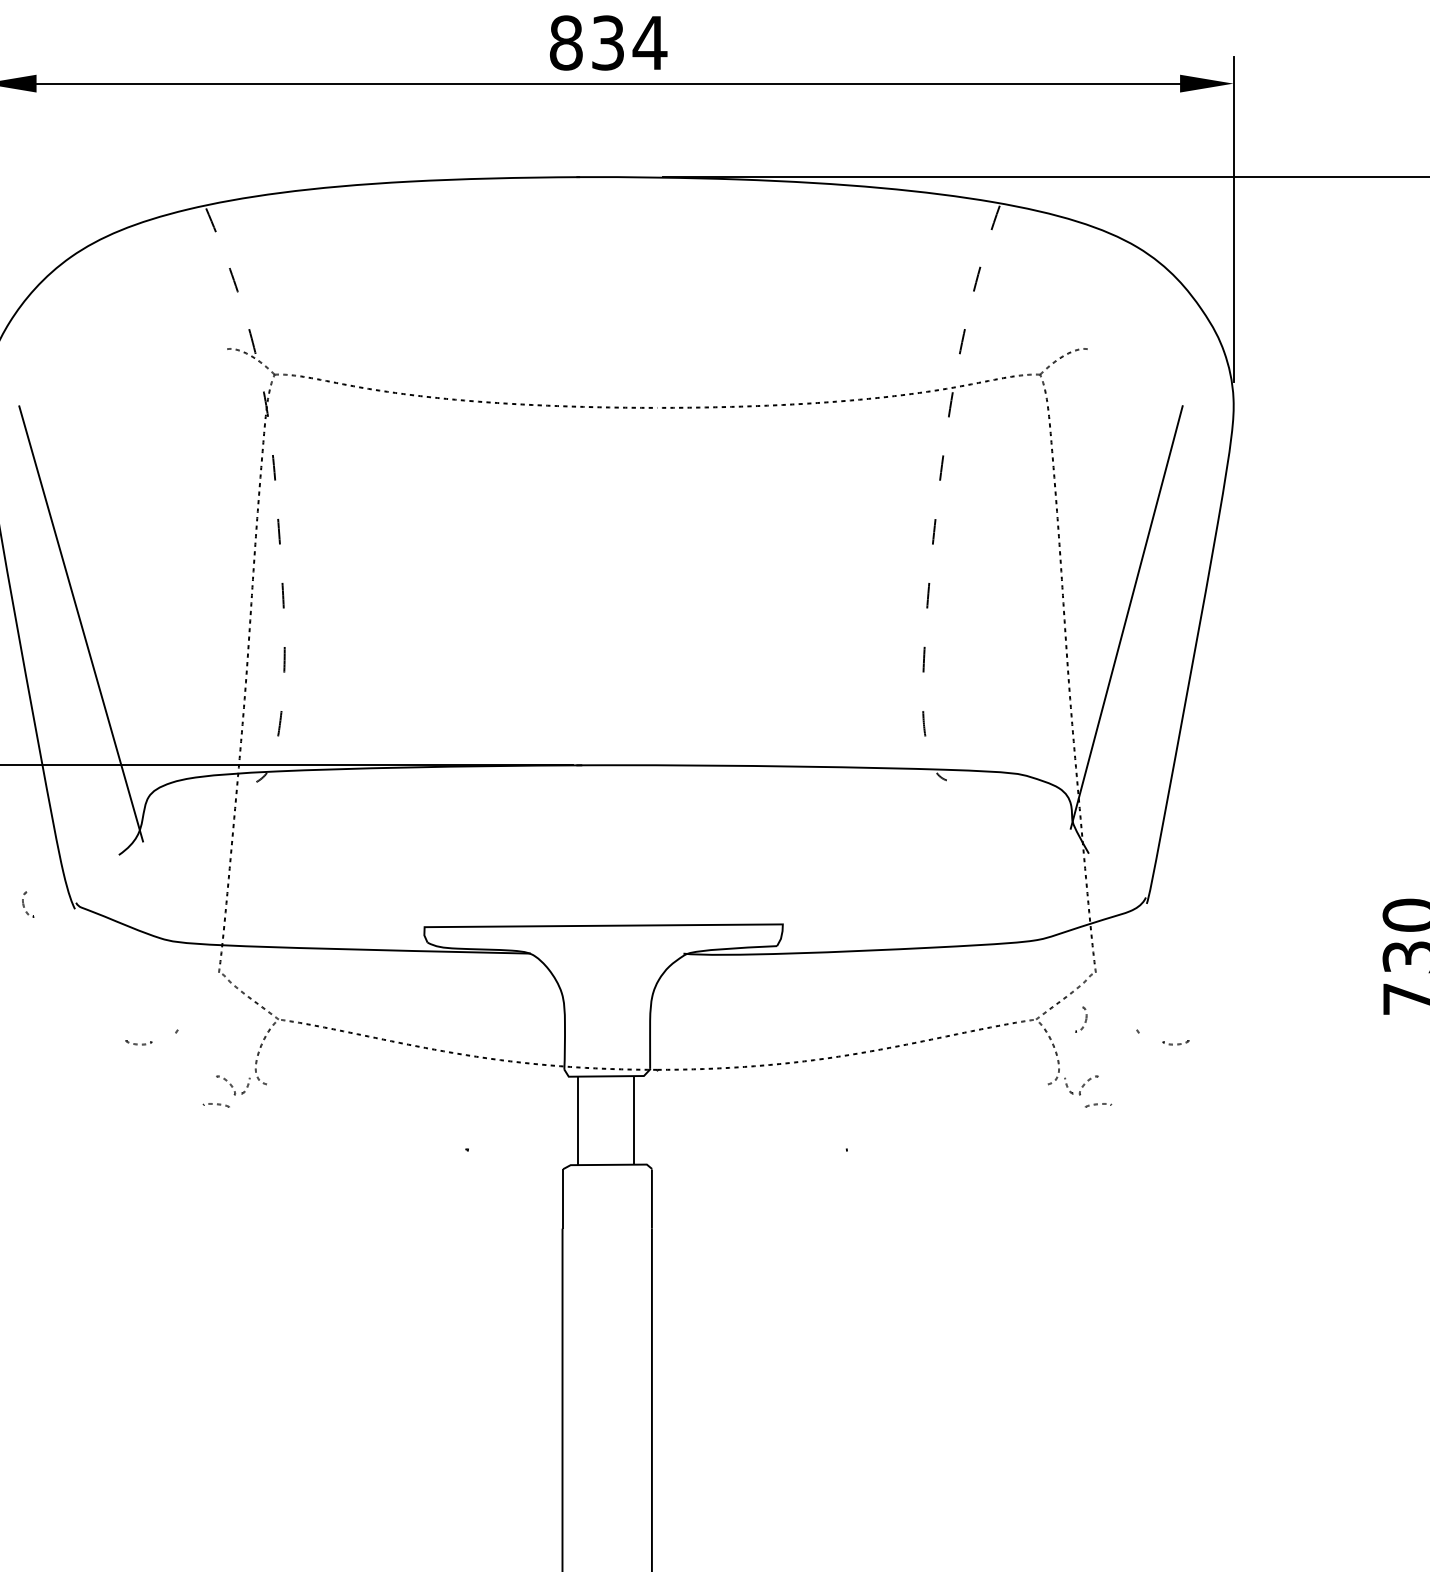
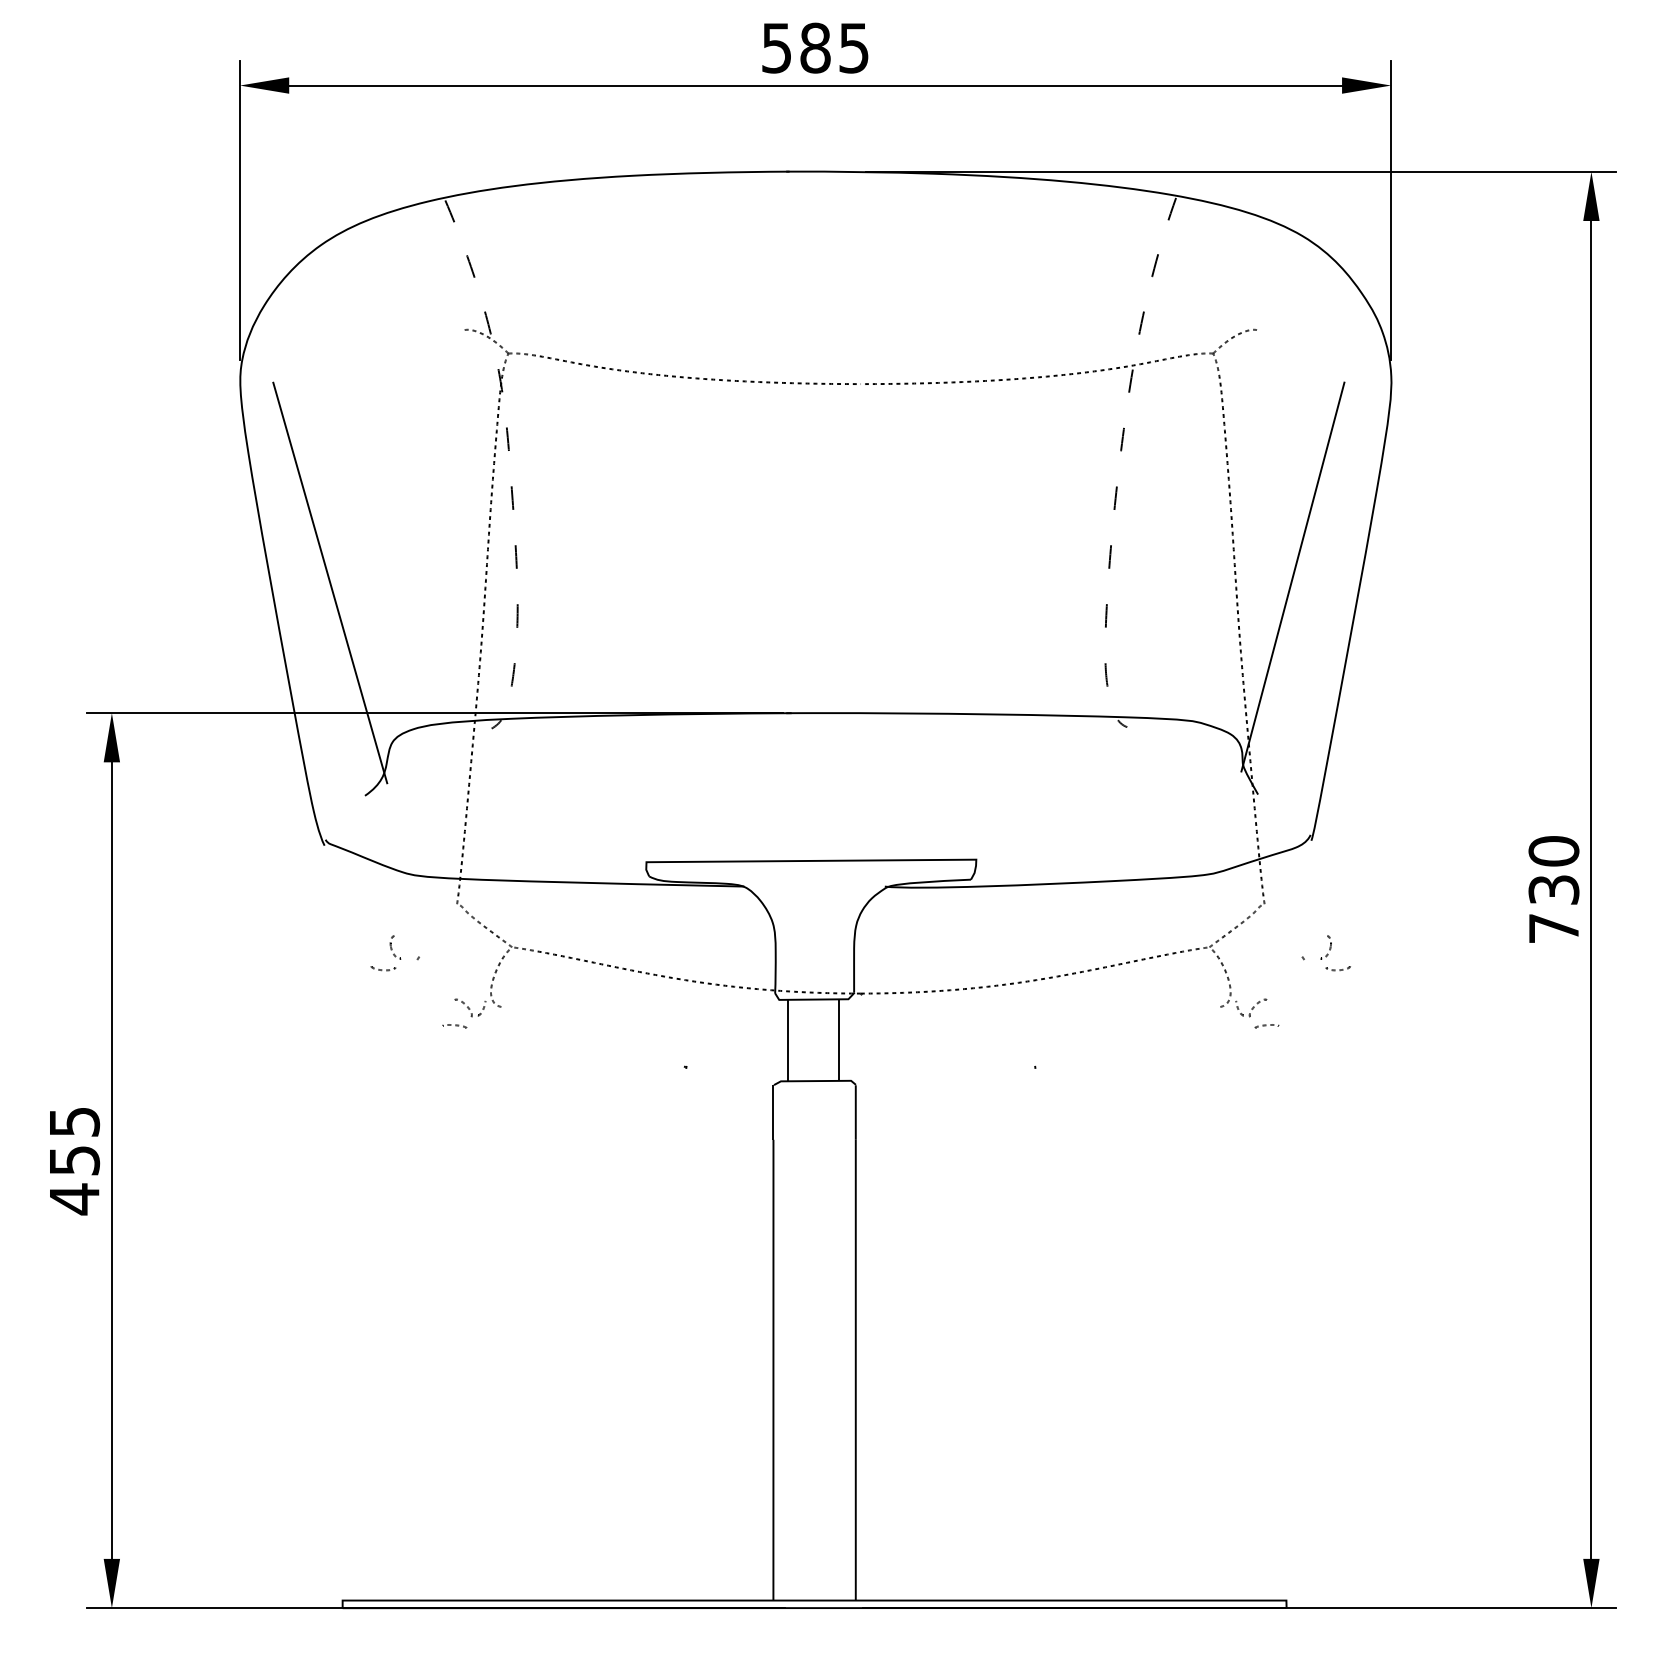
text: (608, 42) -> (815, 47), 834 -> 585
part: (28, 904) -> (395, 947), moved
part: (1080, 1019) -> (1325, 947), moved

